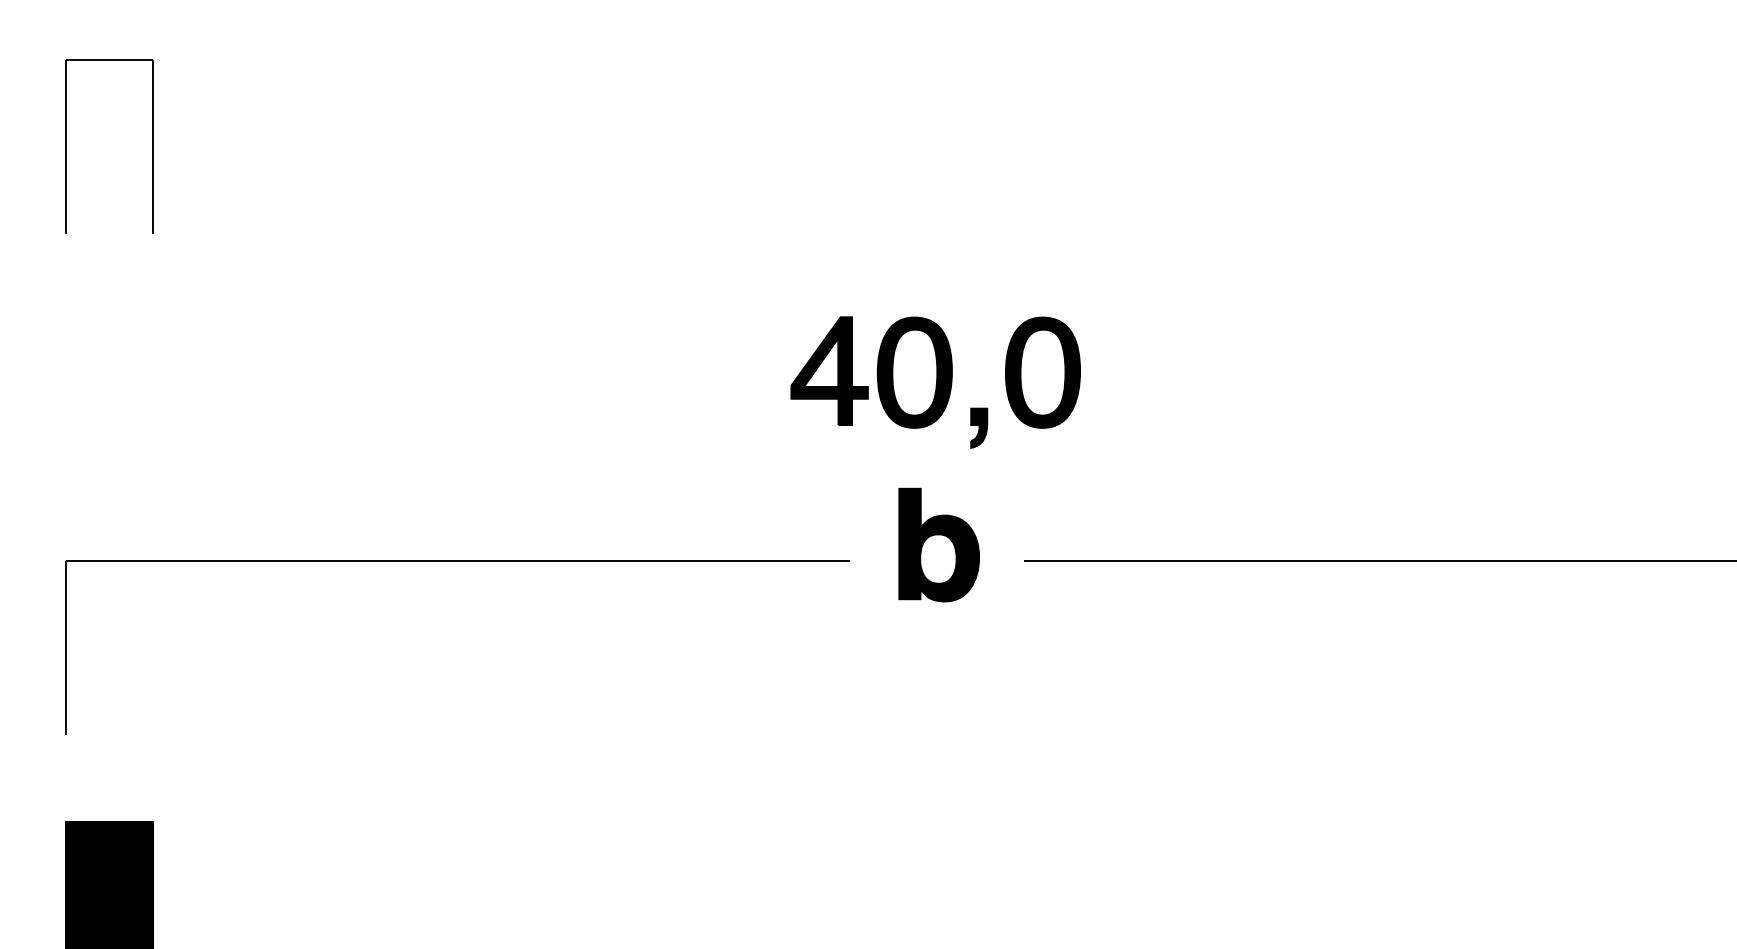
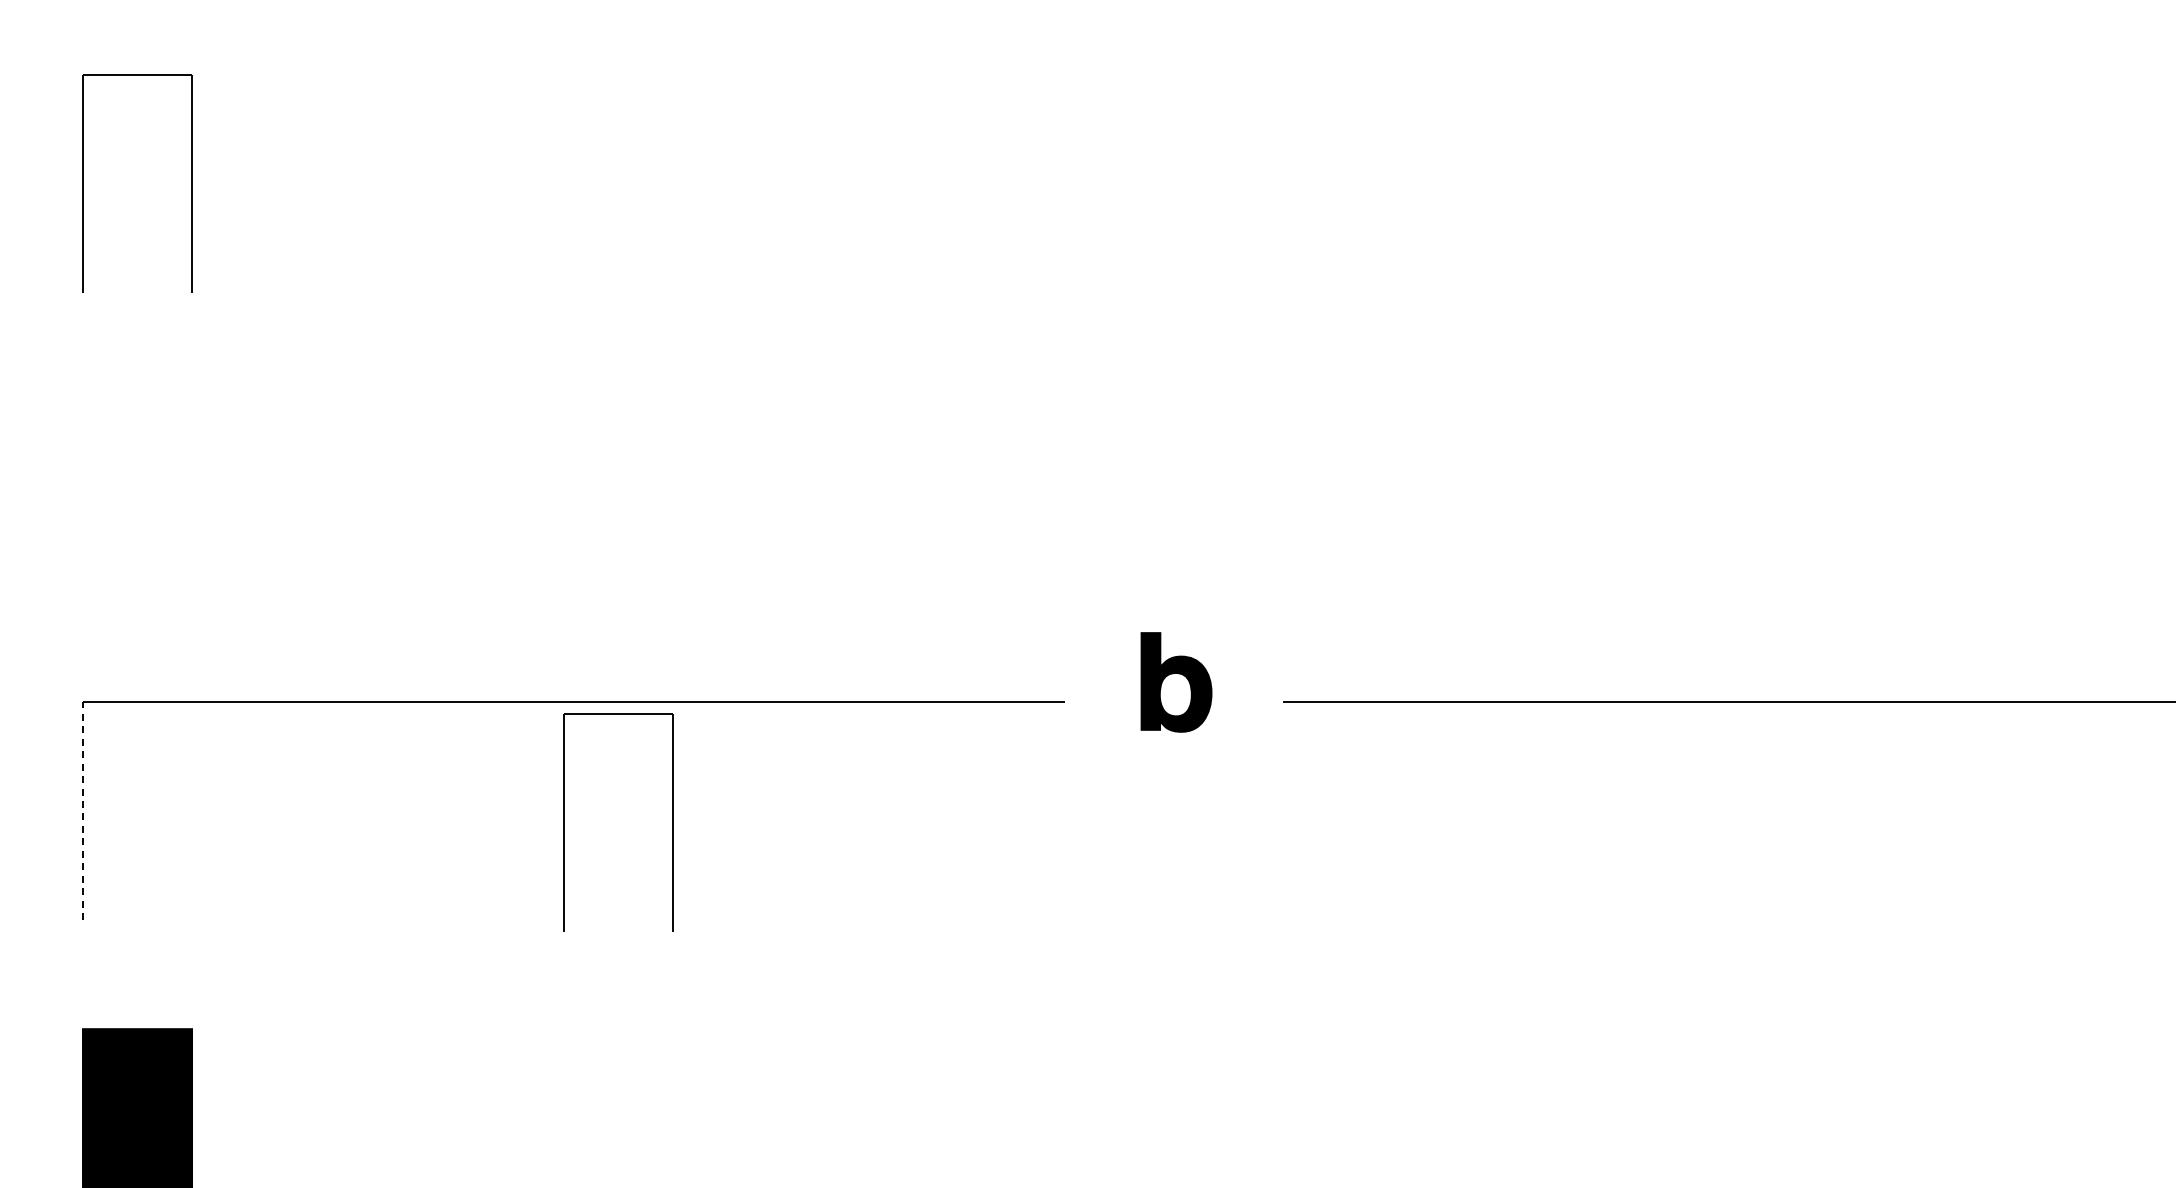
part: (935, 382) -> (1171, 478), removed
part: (939, 545) -> (1176, 682), size x0.7
line: (65, 647) -> (82, 810), solid -> dashed
part: (450, 656) -> (564, 822), added

